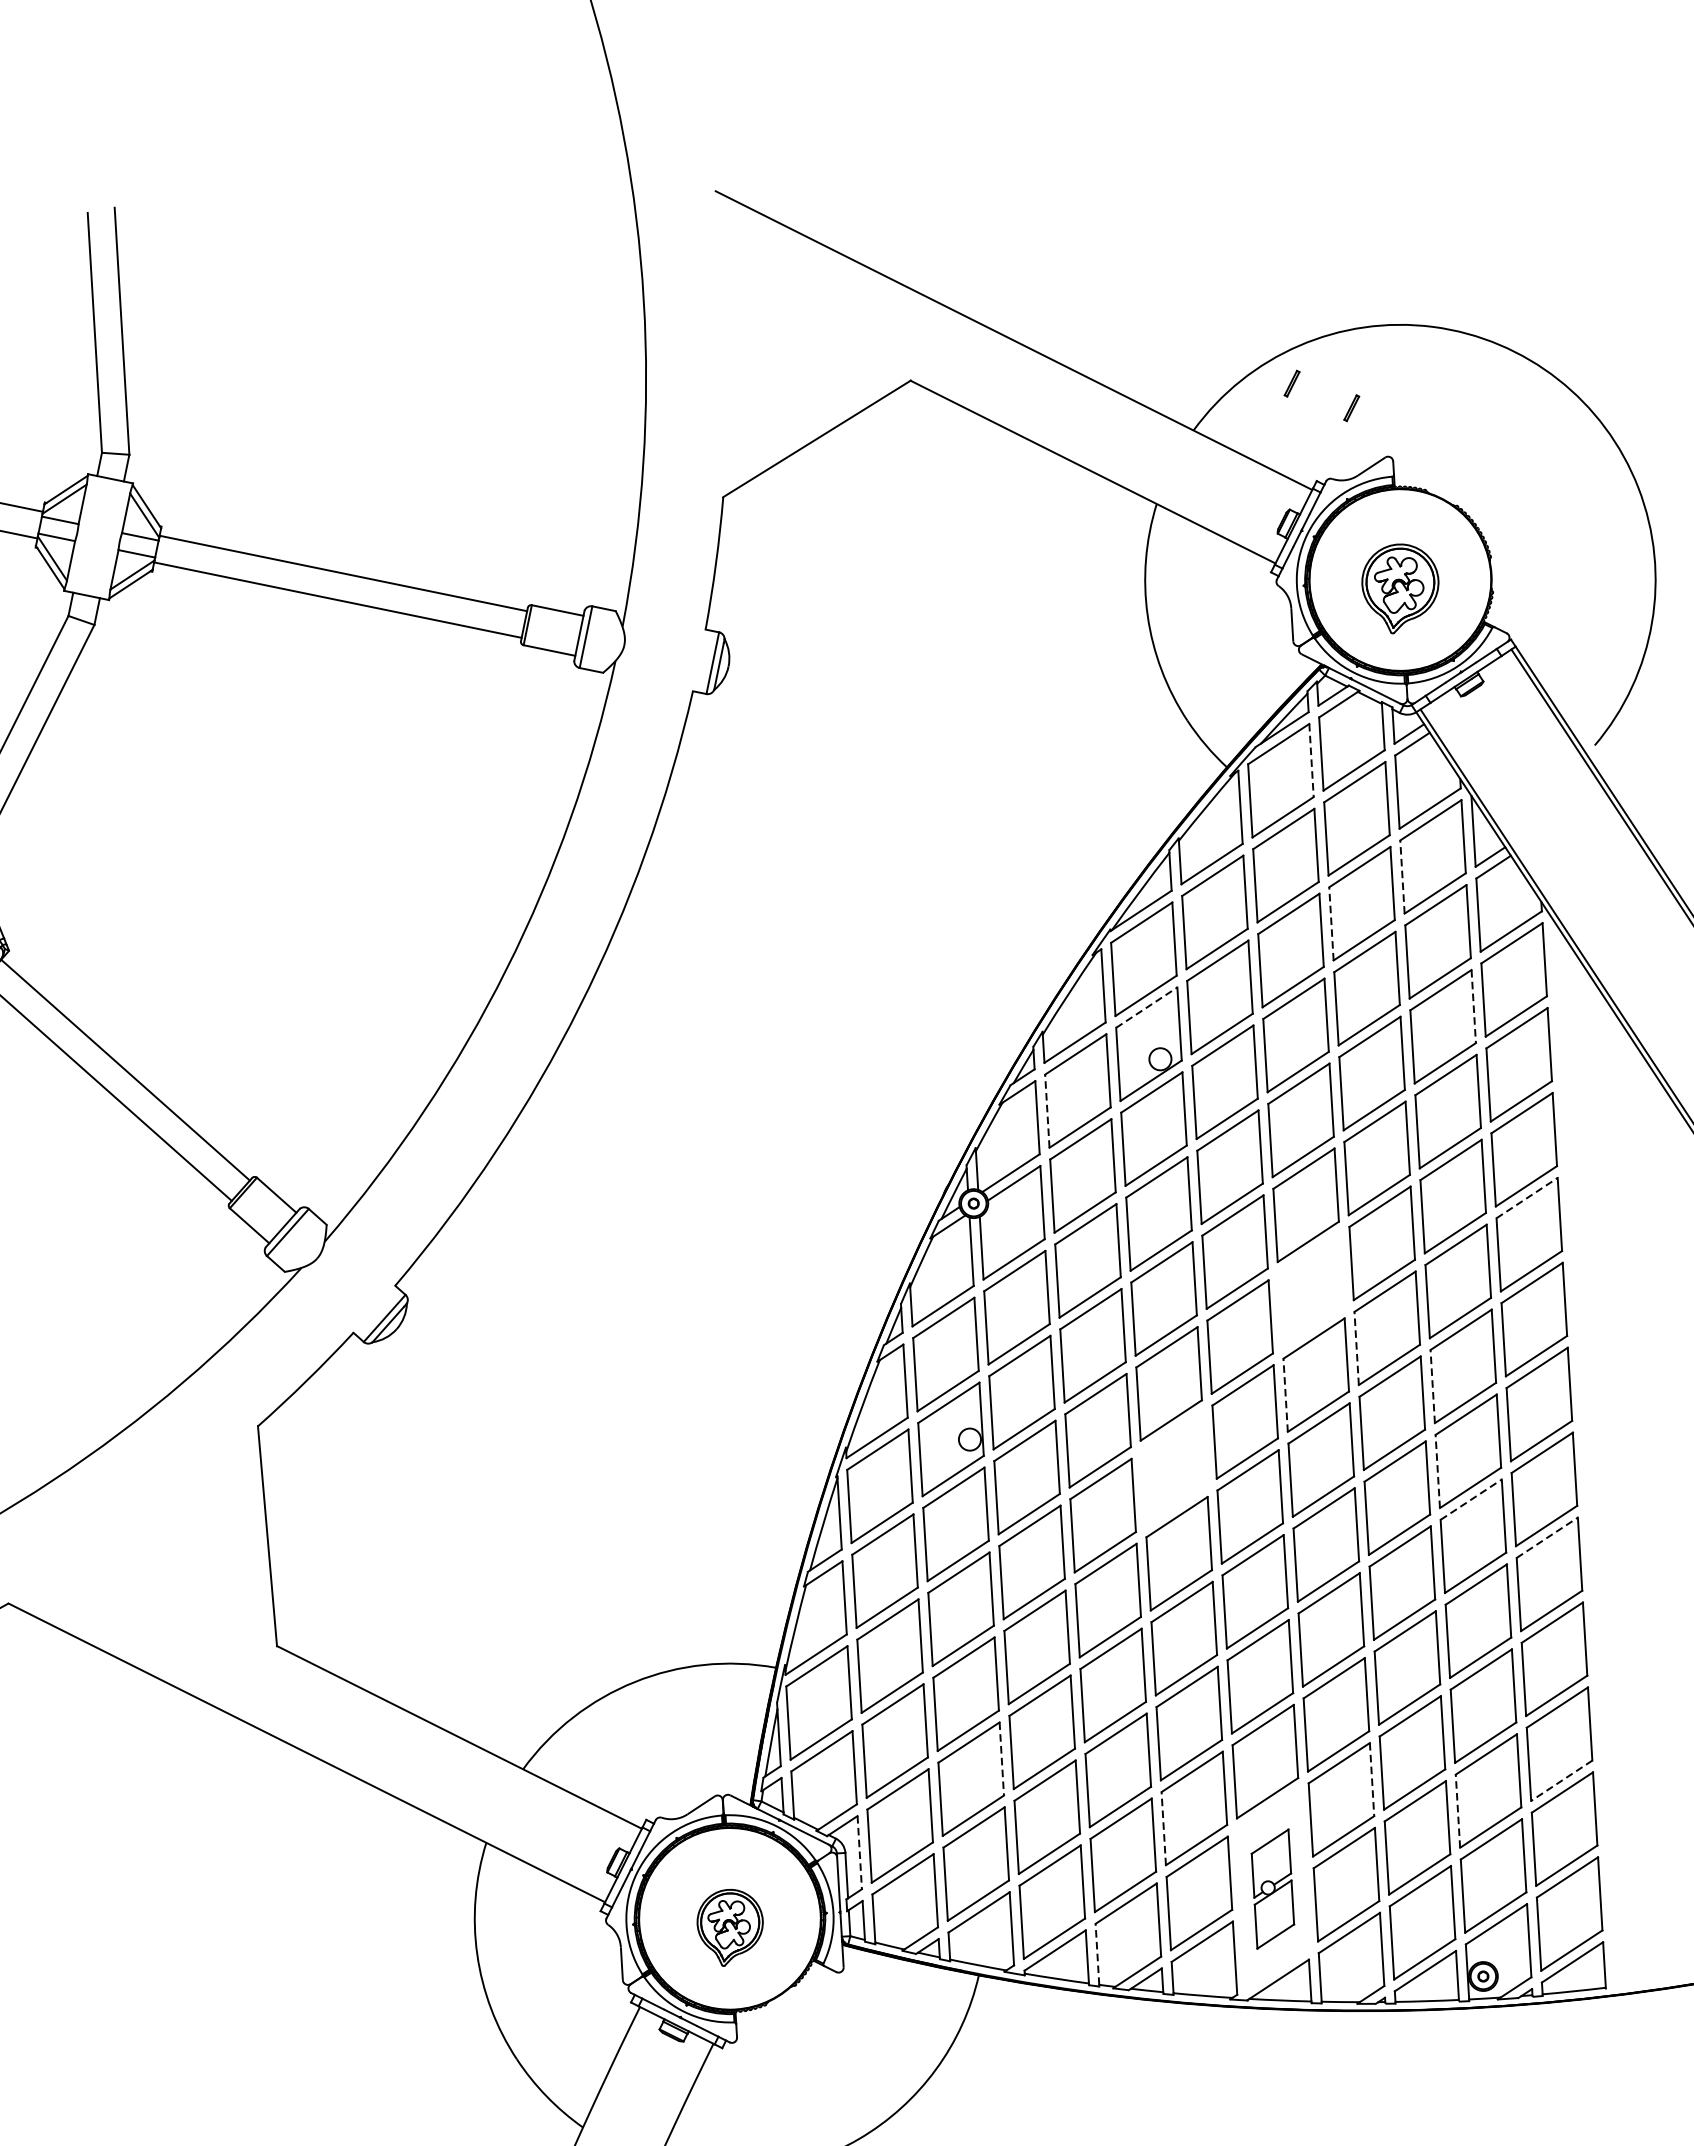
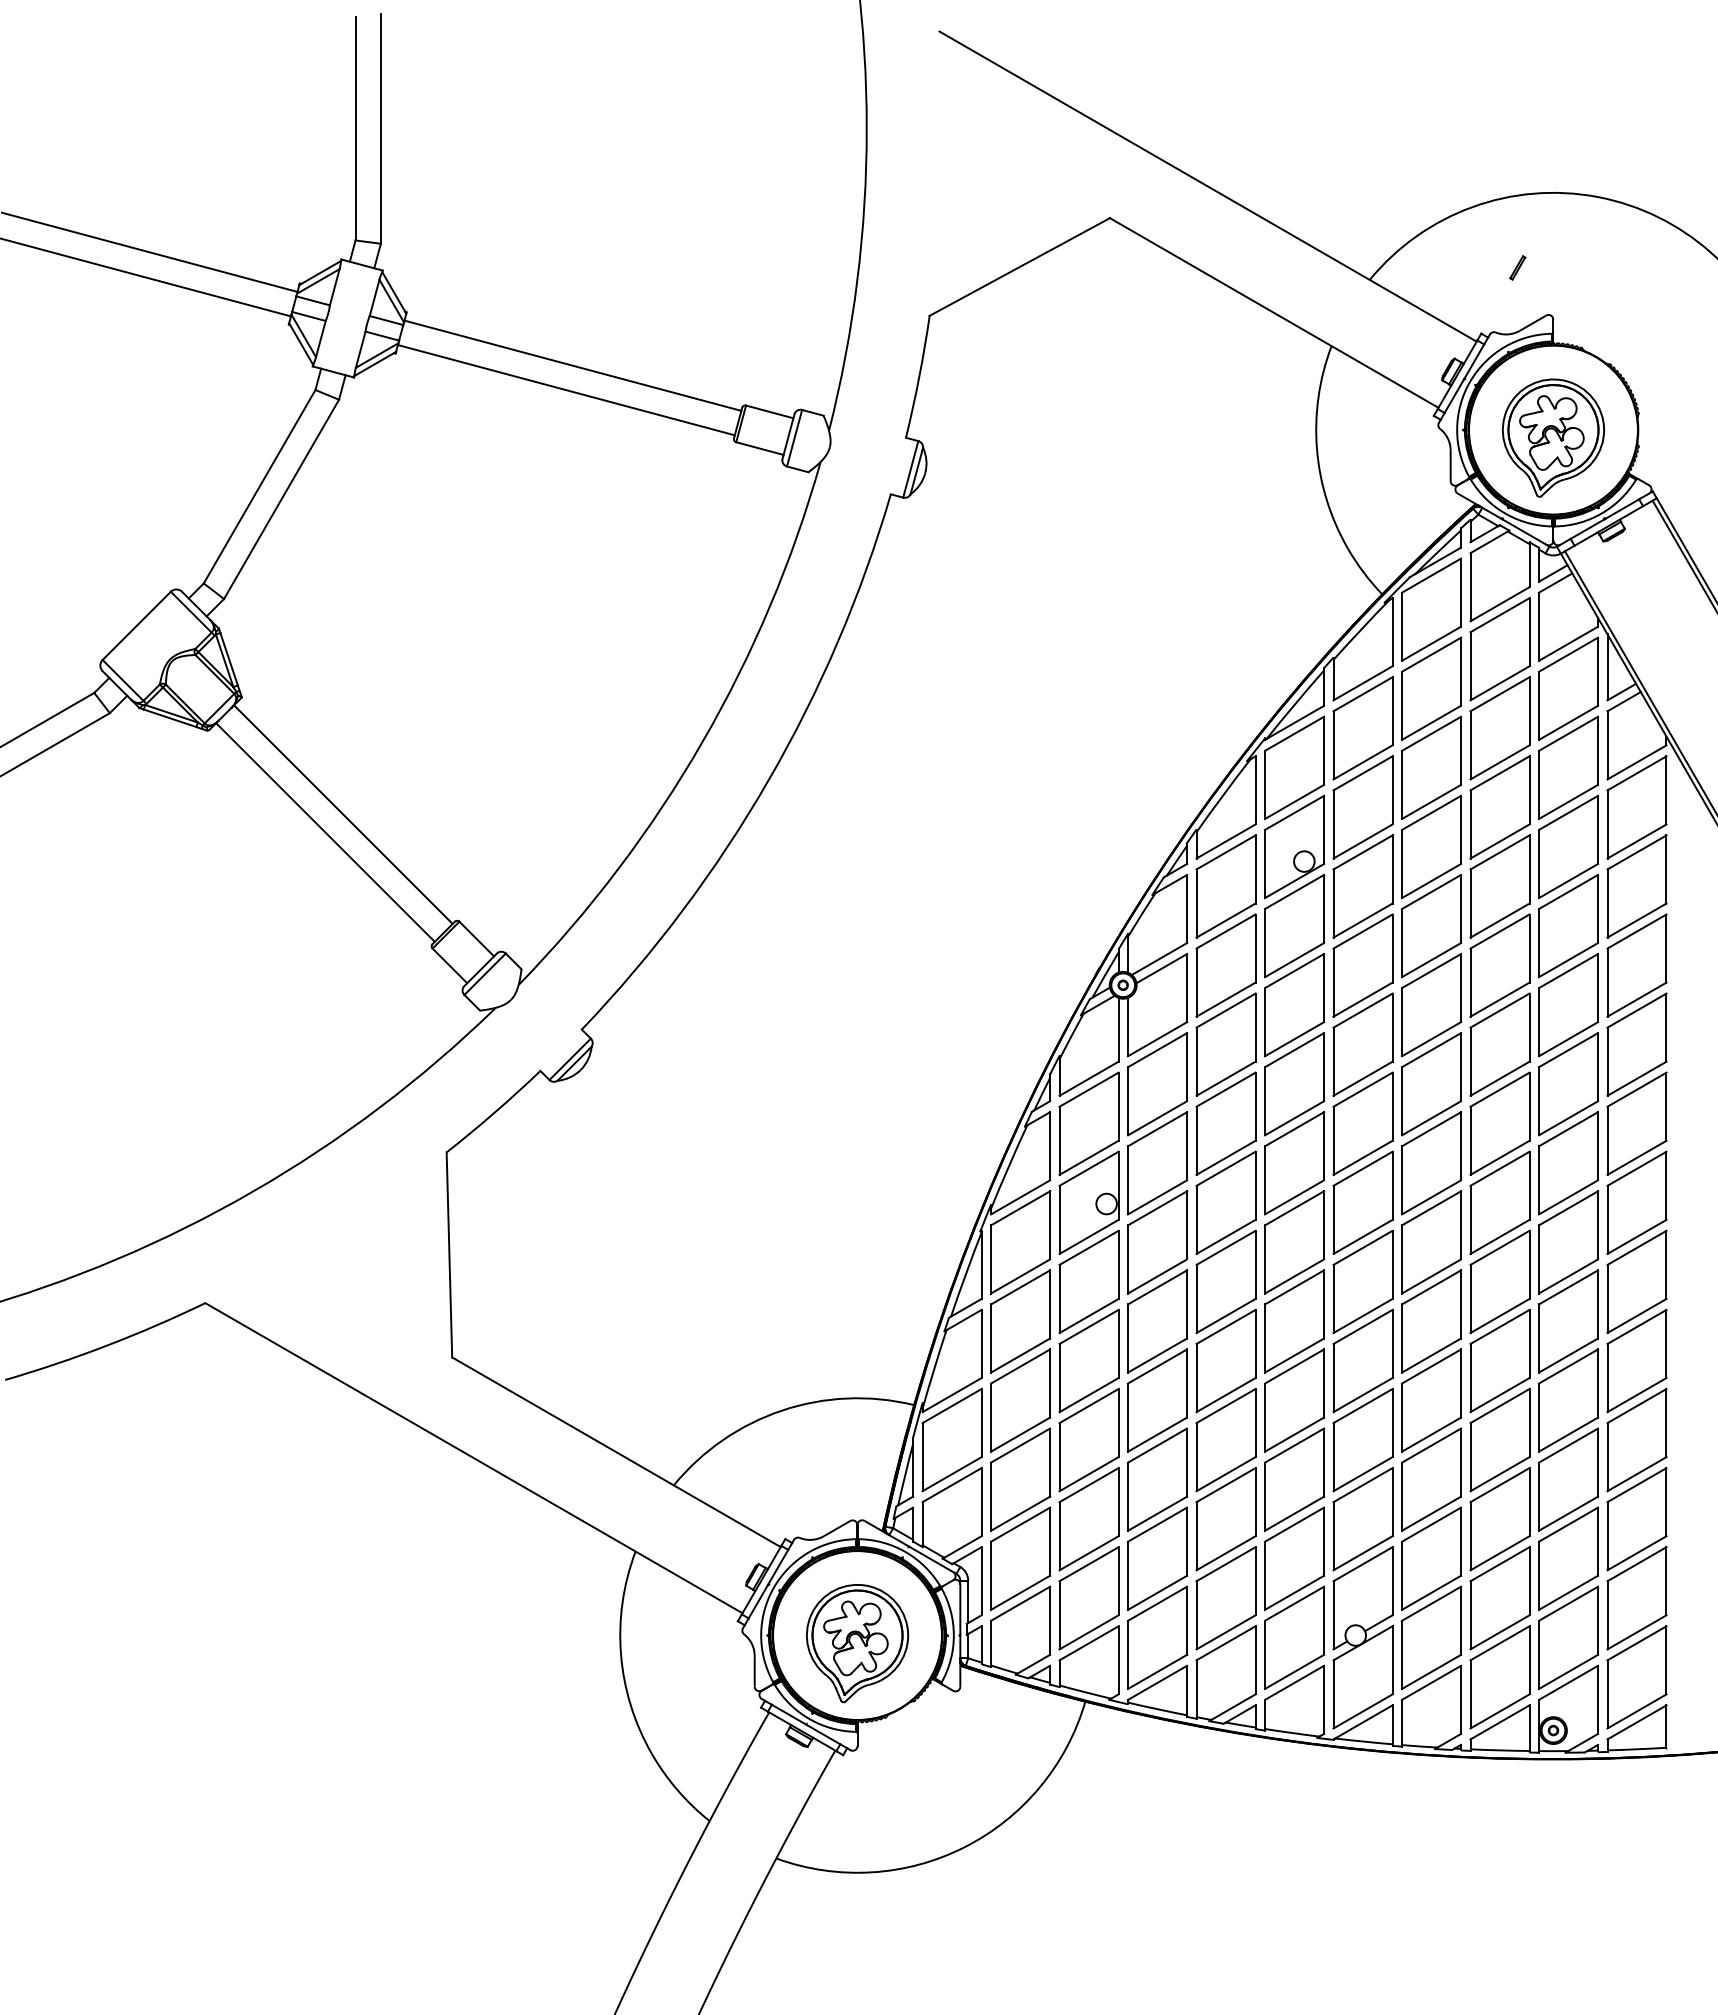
part: (1291, 383) -> (1463, 241), removed
part: (1399, 588) -> (1552, 437), size x1.43
line: (1312, 761) -> (1461, 593), dashed -> solid
line: (1402, 876) -> (1539, 705), dashed -> solid
line: (1331, 922) -> (1470, 744), dashed -> solid
line: (1146, 1007) -> (1294, 812), dashed -> solid
line: (1474, 1007) -> (1598, 830), dashed -> solid
line: (1047, 1111) -> (1196, 903), dashed -> solid
line: (1527, 1197) -> (1637, 1010), dashed -> solid
part: (1311, 1290) -> (1431, 1084), added
line: (1356, 1348) -> (1470, 1140), dashed -> solid
line: (1433, 1385) -> (1539, 1179), dashed -> solid
line: (1286, 1394) -> (1402, 1179), dashed -> solid
part: (1174, 1468) -> (1294, 1242), added
line: (1438, 1470) -> (1539, 1258), dashed -> solid
line: (1471, 1499) -> (1568, 1287), dashed -> solid
line: (1547, 1537) -> (1637, 1326), dashed -> solid
line: (1001, 1759) -> (1118, 1502), dashed -> solid
line: (1372, 1780) -> (1461, 1542), dashed -> solid
line: (1561, 1781) -> (1636, 1553), dashed -> solid
line: (1458, 1810) -> (1539, 1575), dashed -> solid
line: (1164, 1828) -> (1265, 1575), dashed -> solid
line: (859, 1852) -> (981, 1581), dashed -> solid
part: (1272, 1888) -> (1362, 1637), size x1.67
part: (730, 1927) -> (857, 1643), size x1.67
line: (1097, 1954) -> (1196, 1688), dashed -> solid

